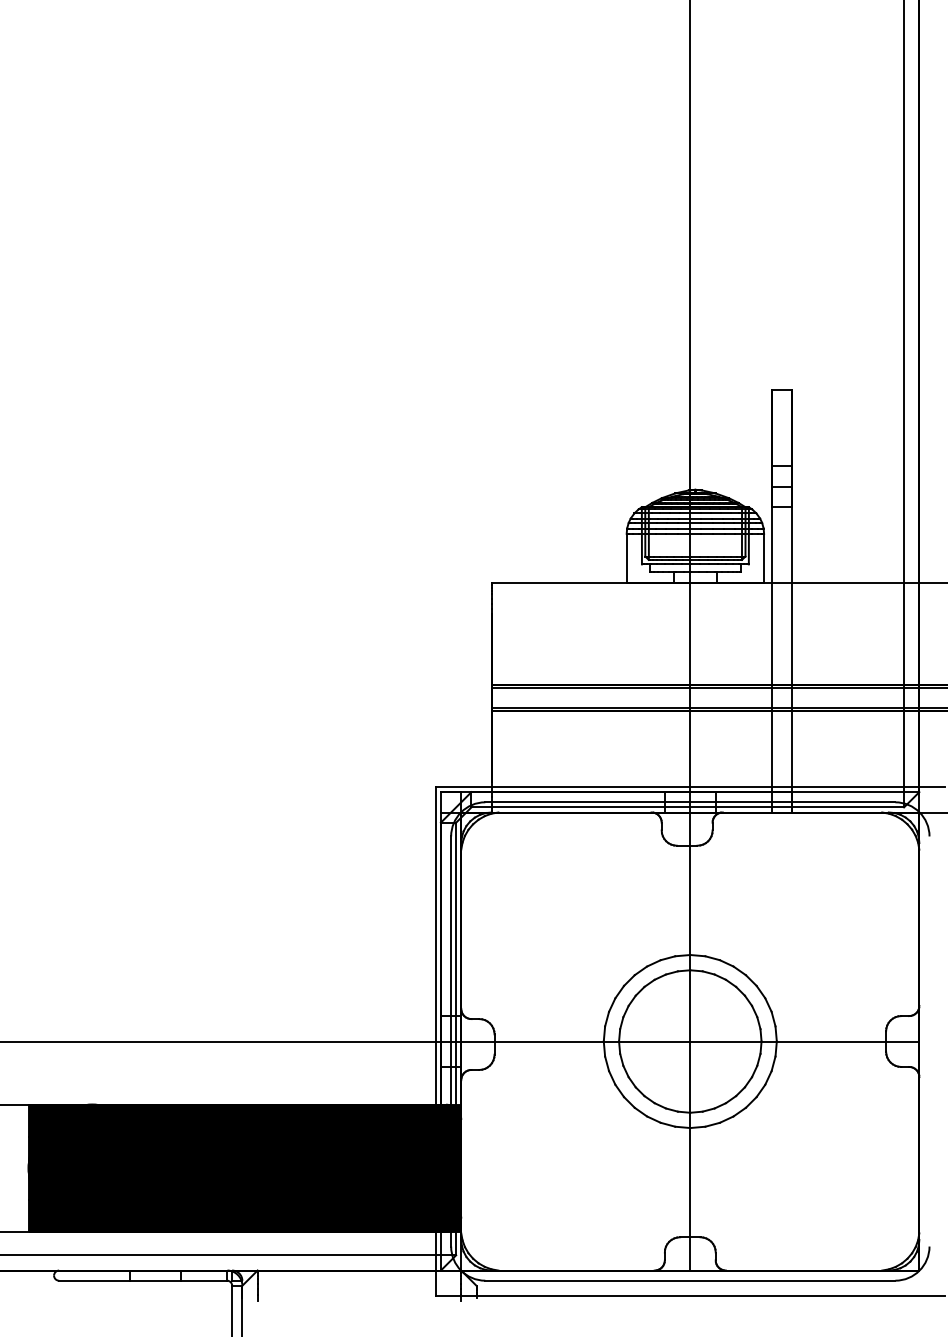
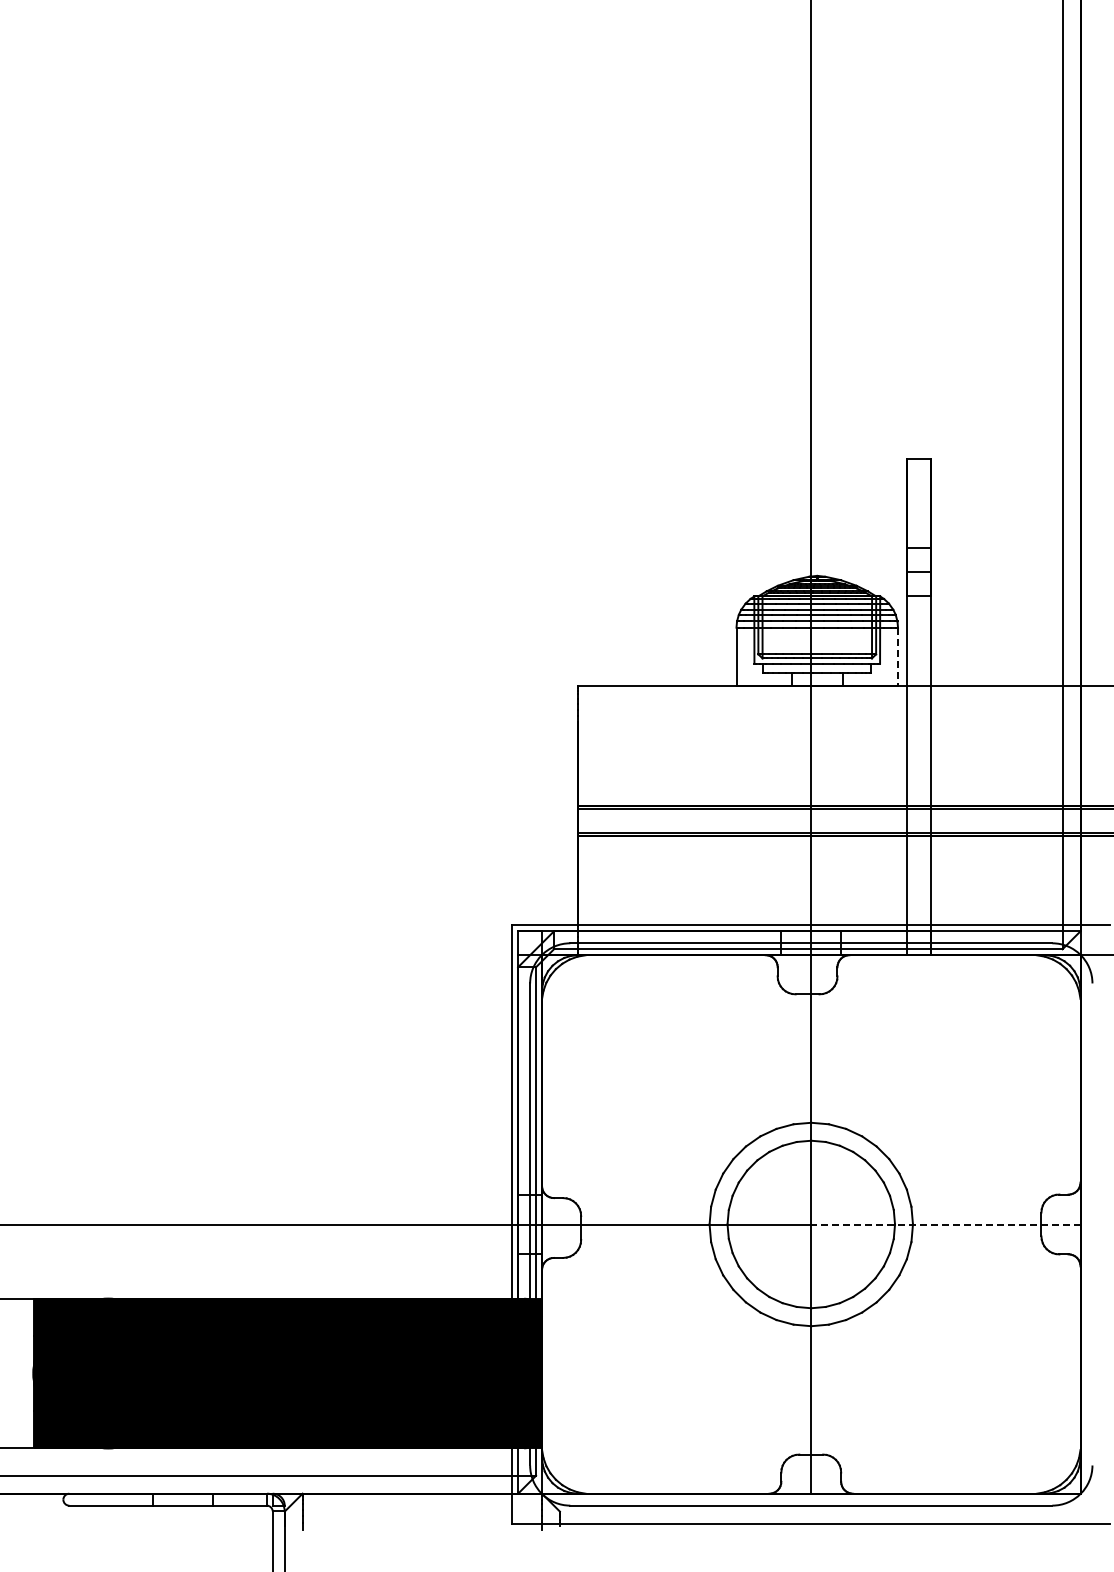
line: (764, 559) -> (898, 657), solid -> dashed
line: (804, 1041) -> (945, 1224), solid -> dashed

